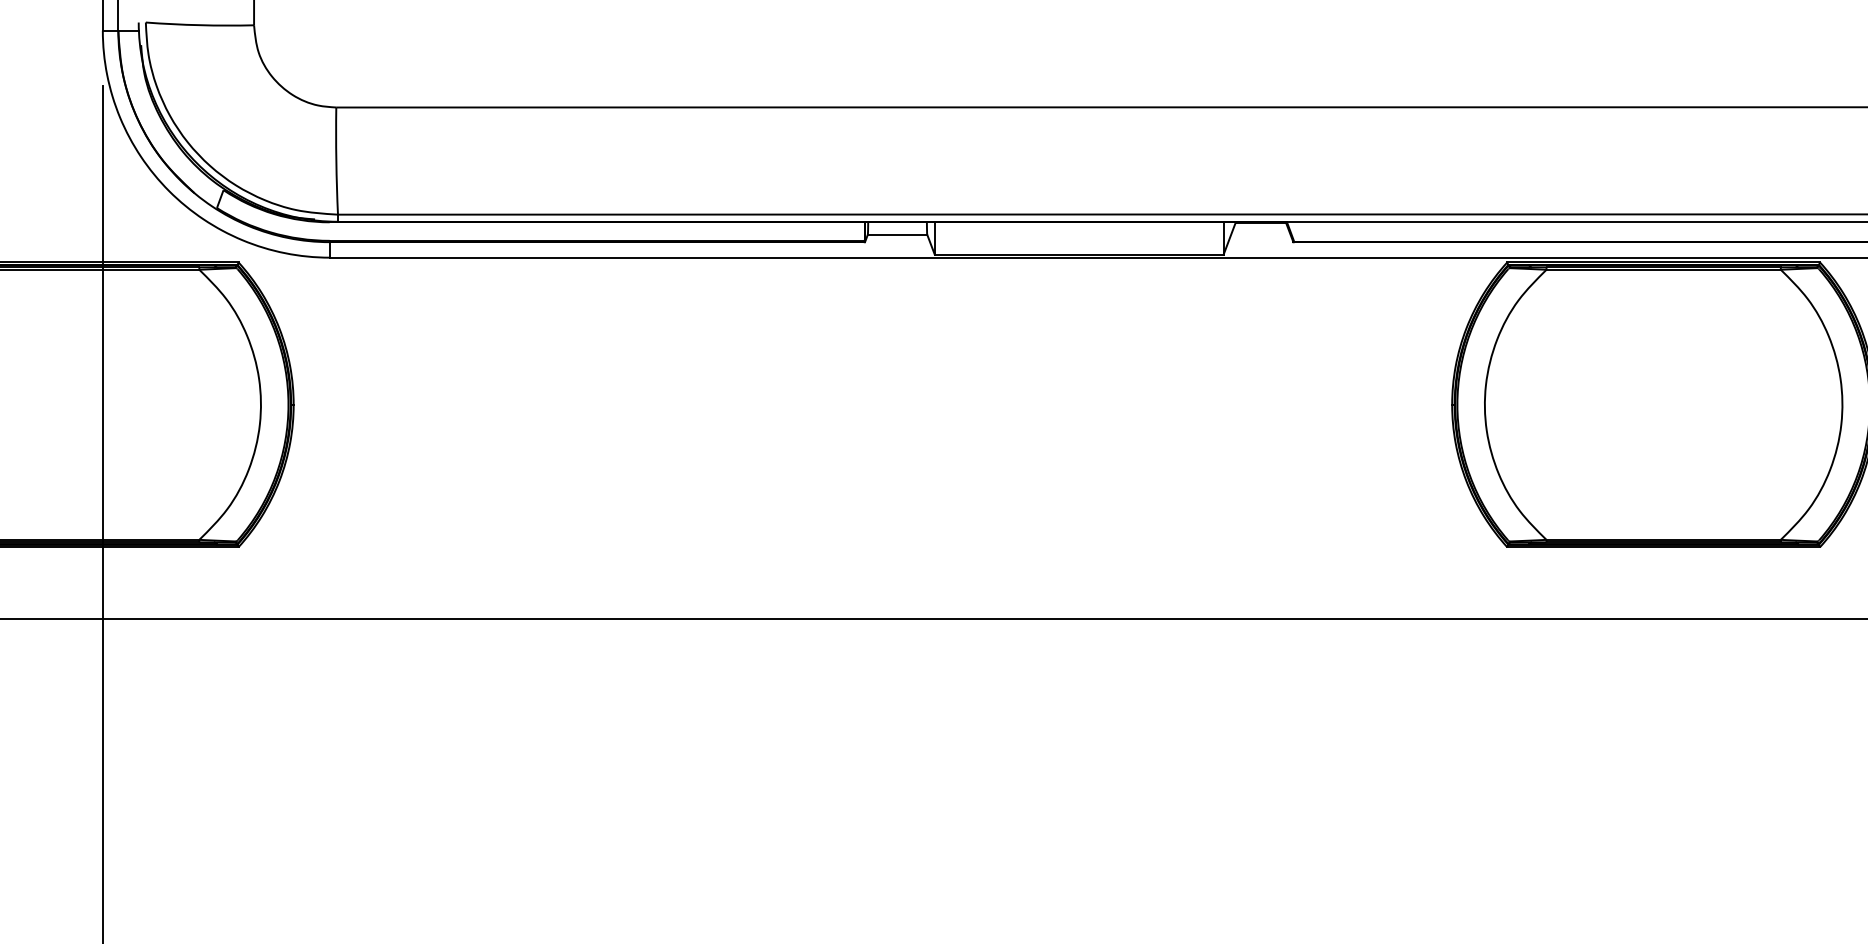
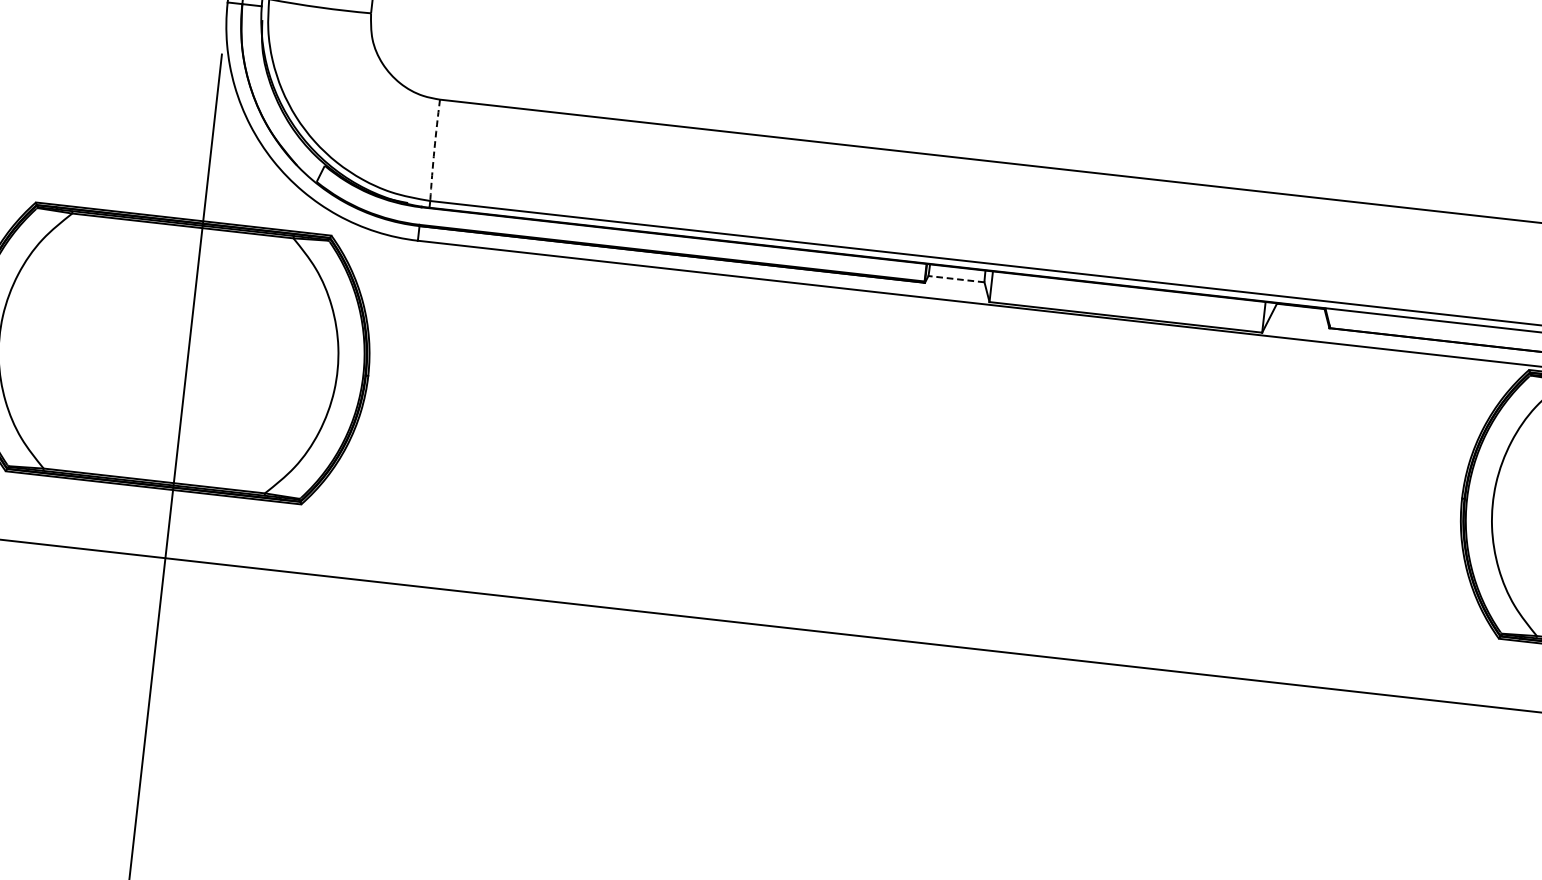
arc: (336, 161) -> (434, 150), solid -> dashed
line: (897, 234) -> (956, 278), solid -> dashed

